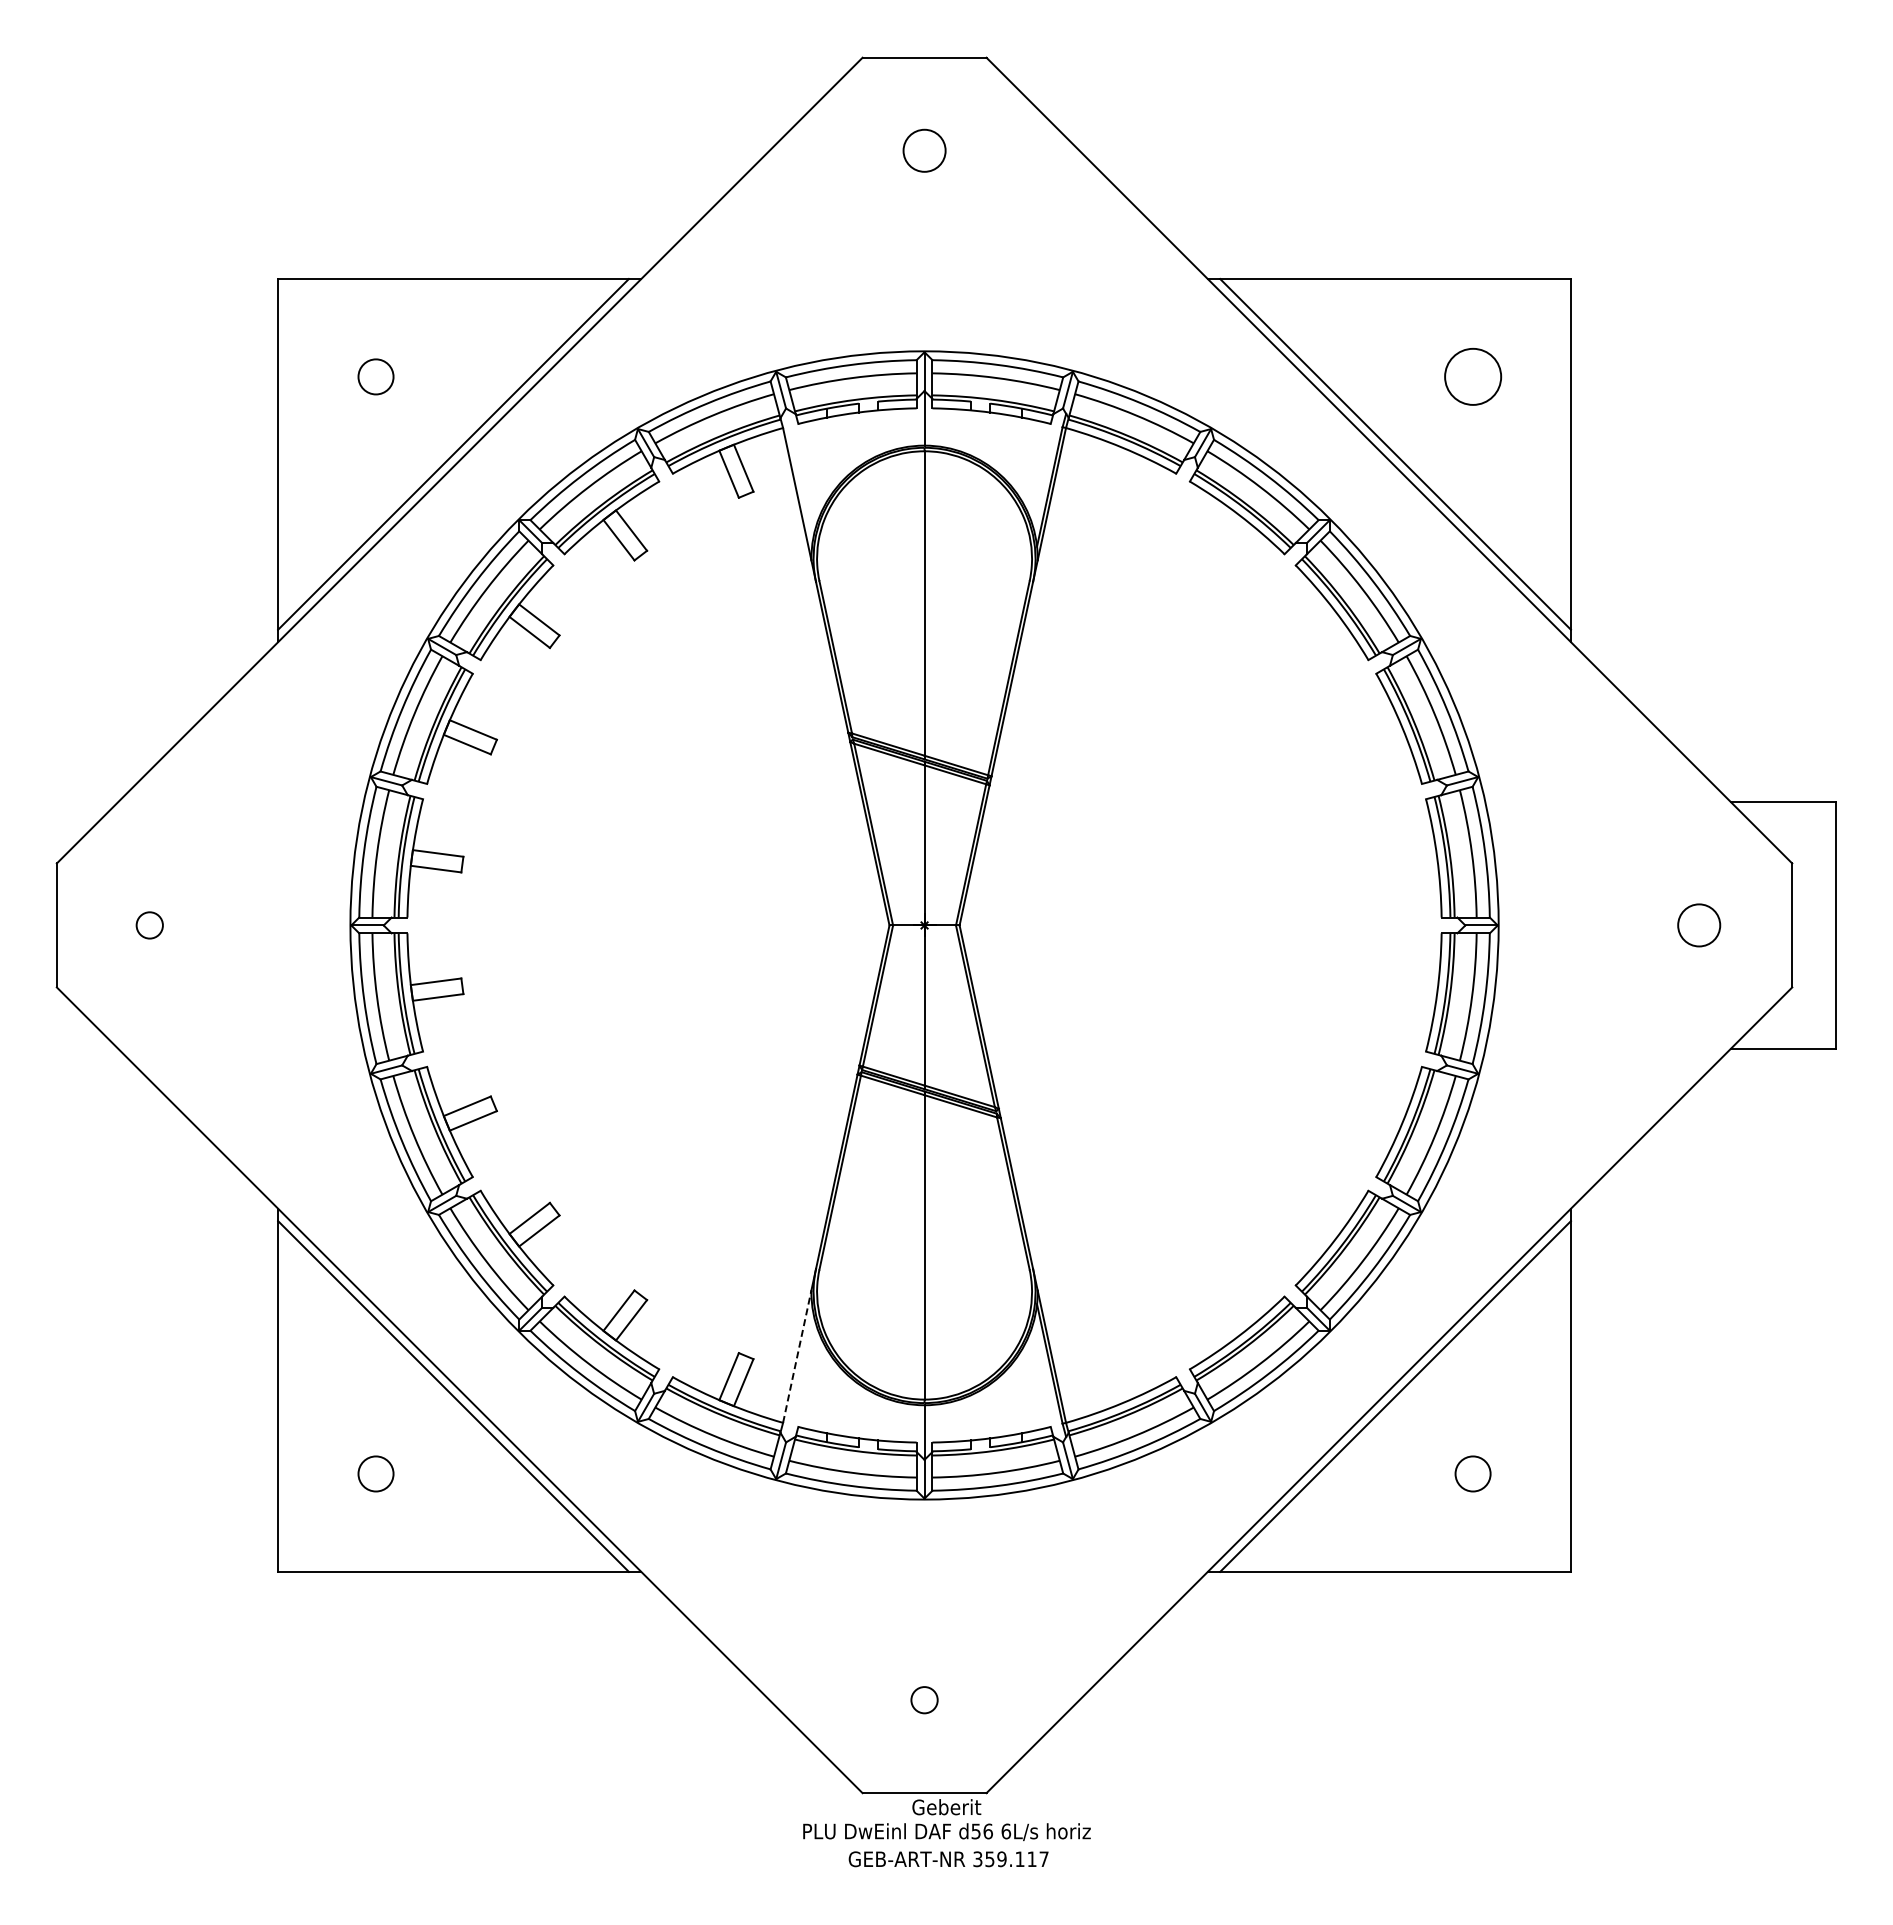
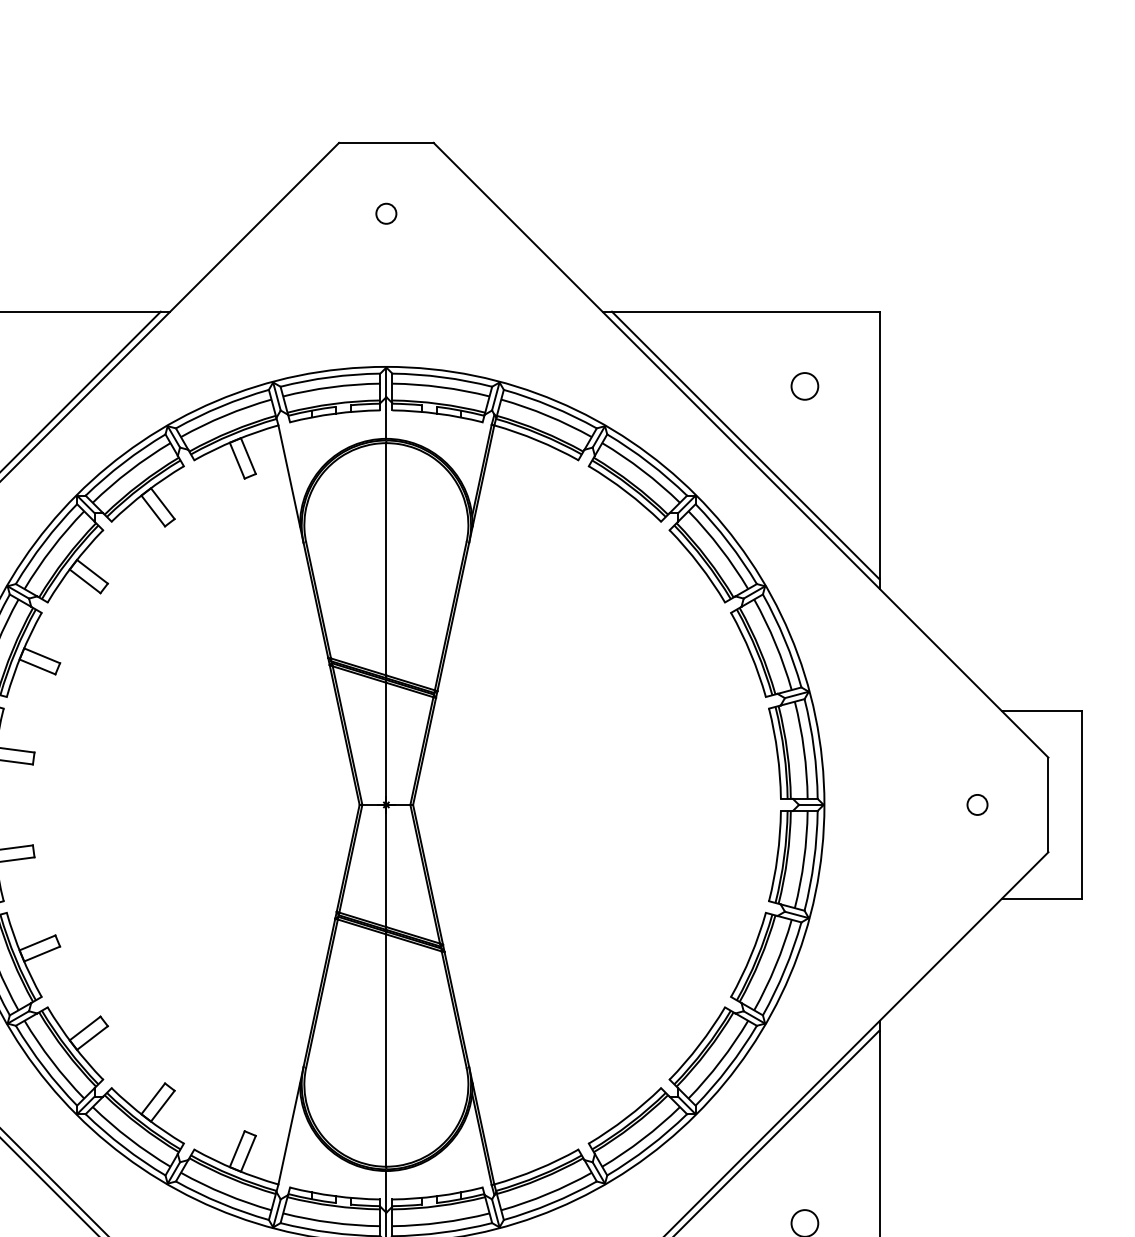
circle: (924, 150) -> (386, 213), size x0.62
circle: (1472, 376) -> (804, 386), size x0.62
circle: (1699, 925) -> (977, 804), size x0.62
line: (797, 1356) -> (289, 1133), dashed -> solid

